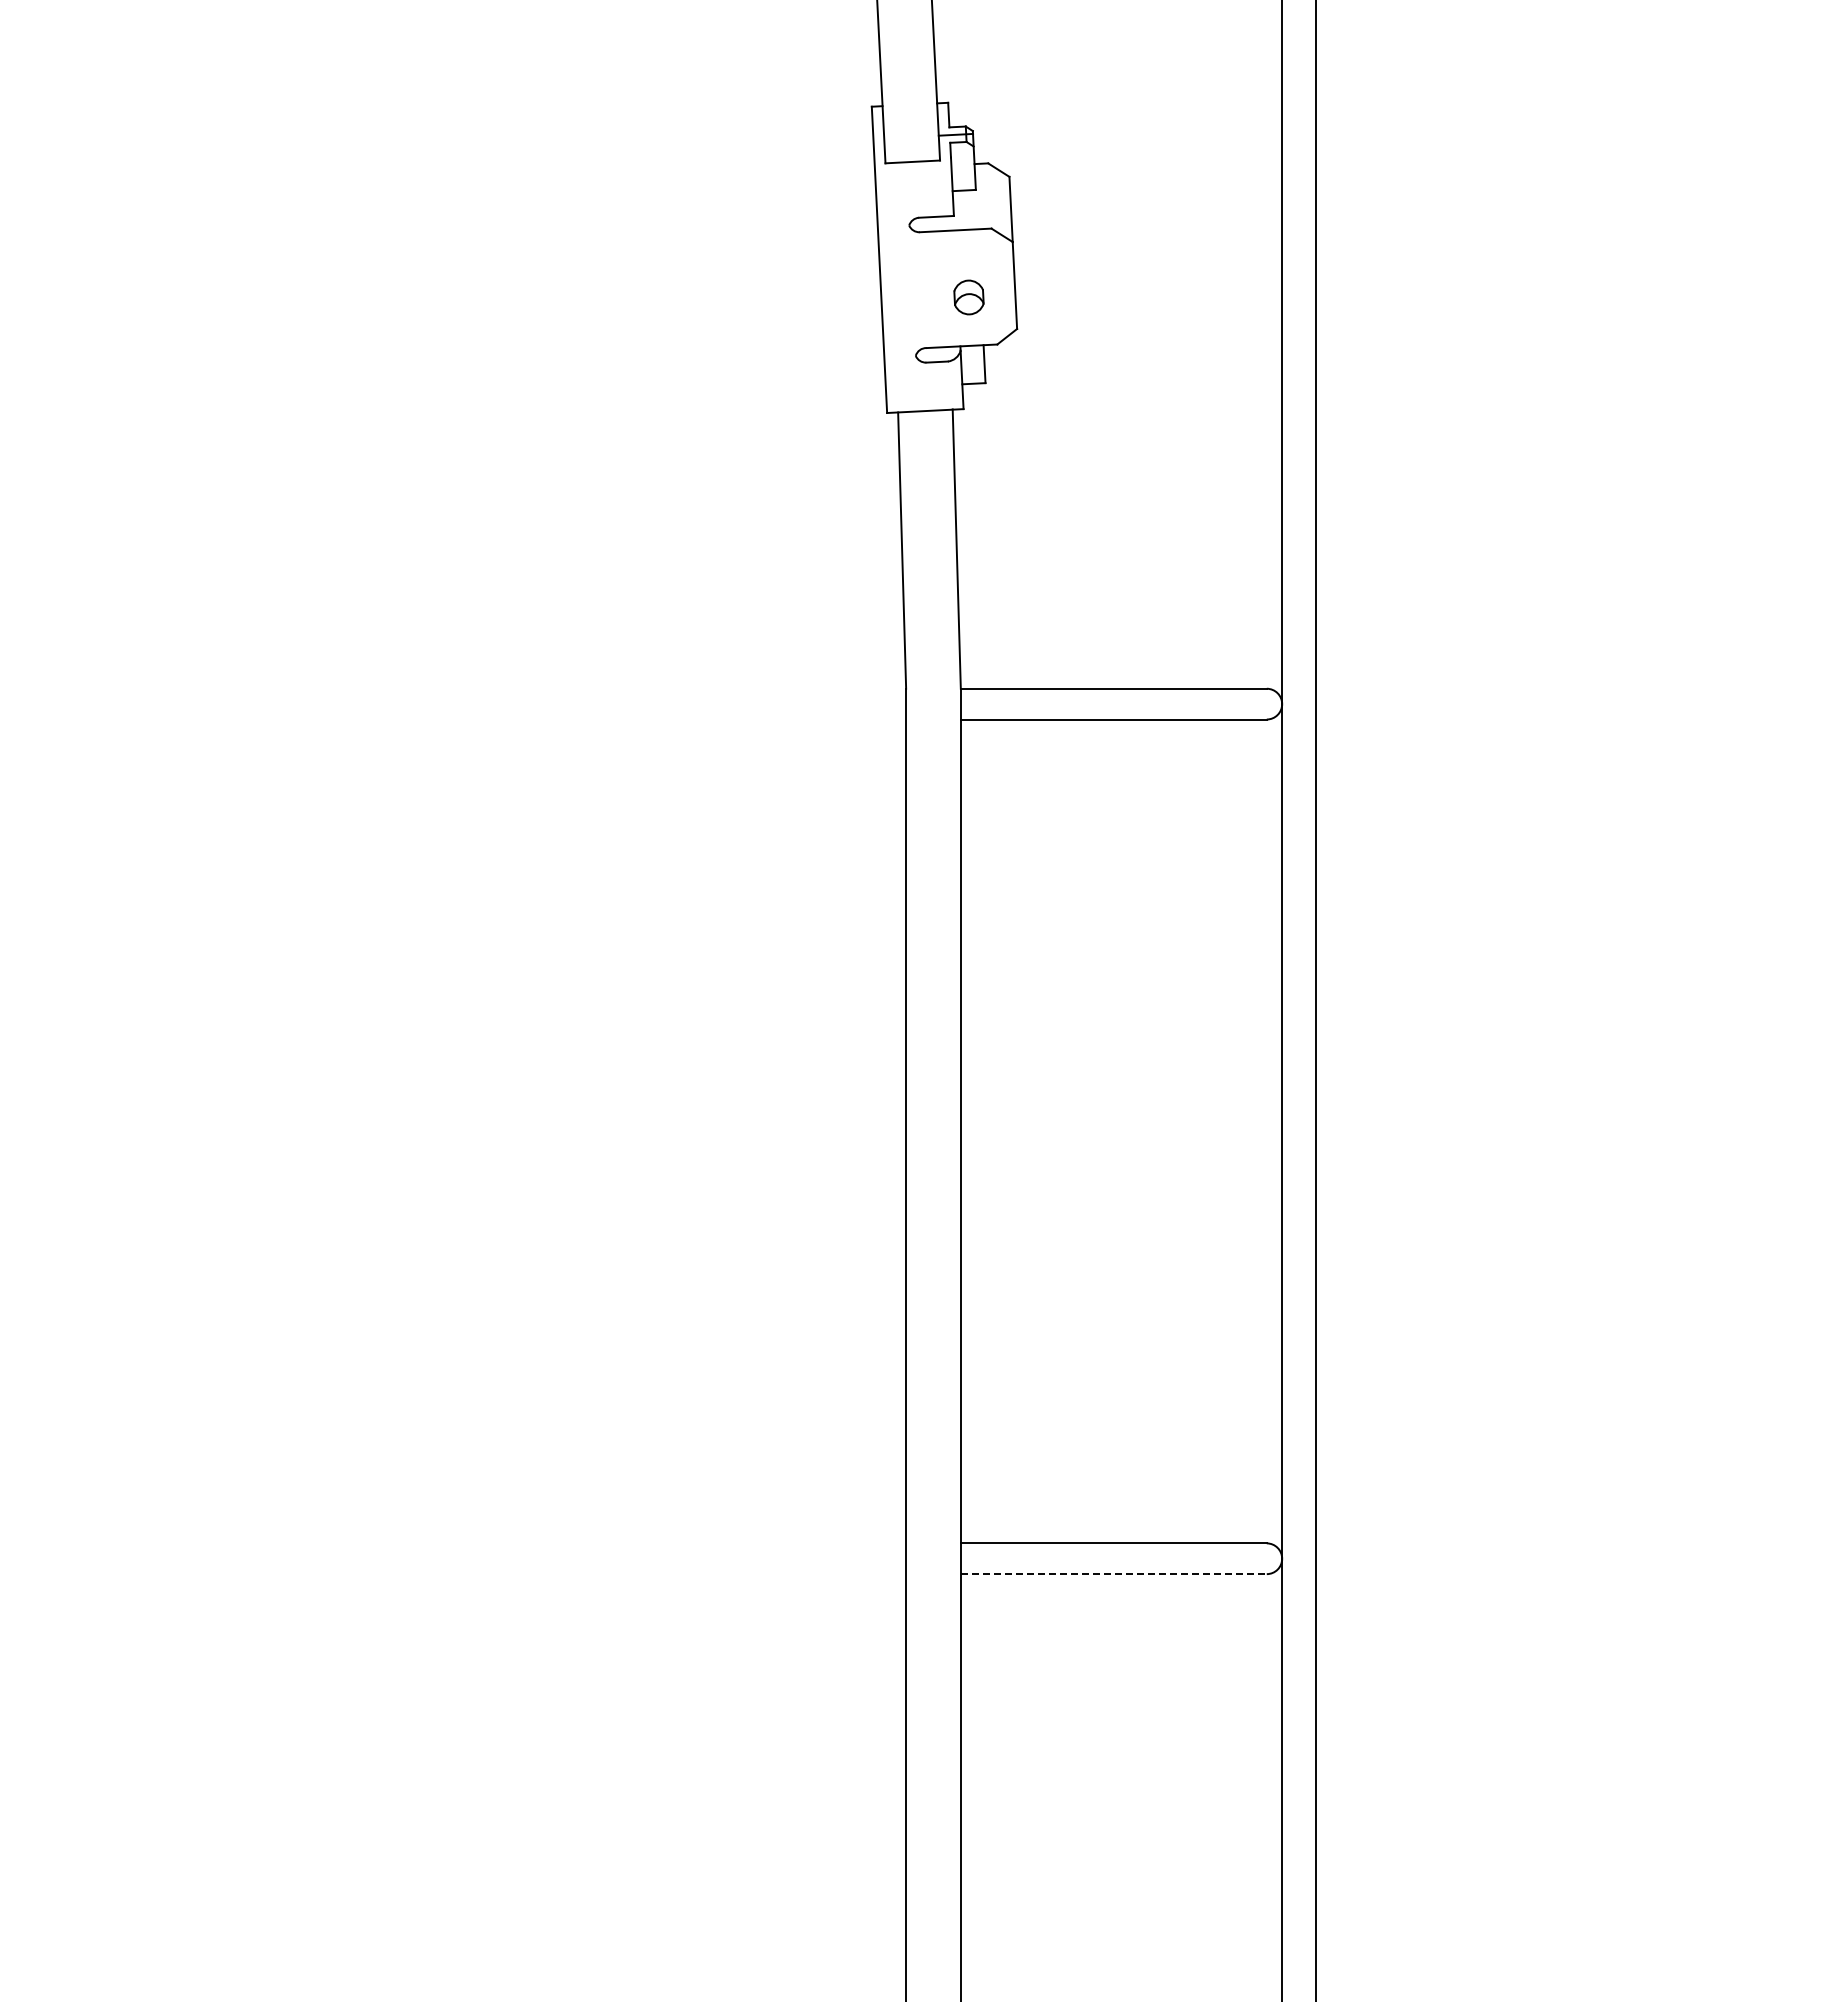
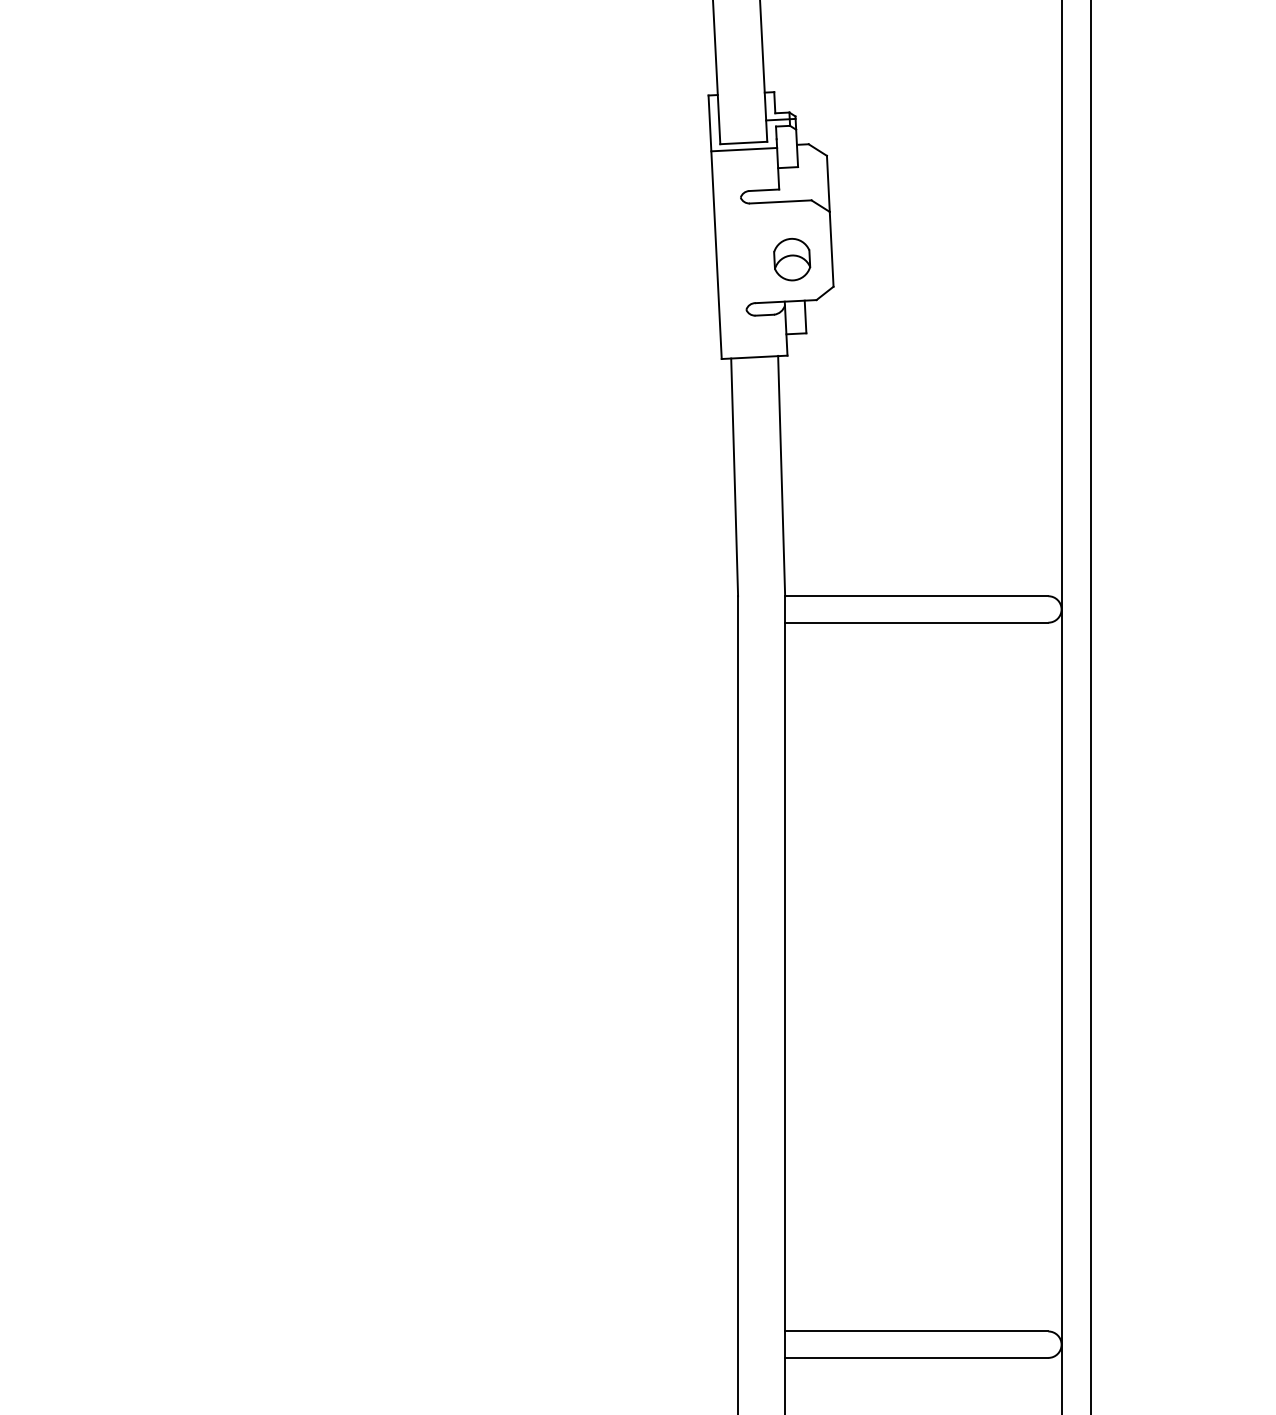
line: (913, 169) -> (744, 149), added
part: (968, 297) -> (791, 259), size x1.43
line: (1113, 1574) -> (916, 1358), dashed -> solid

